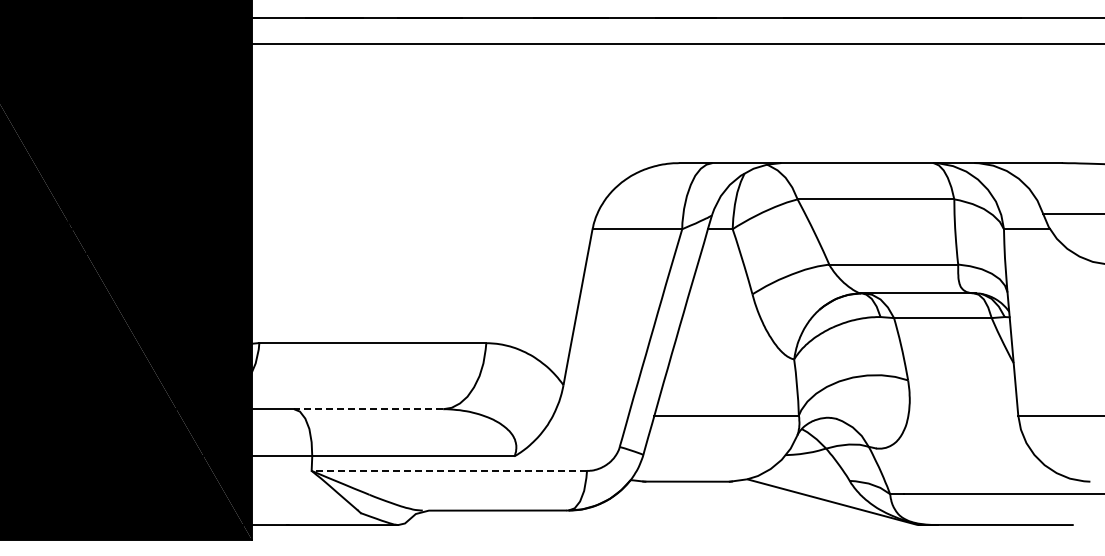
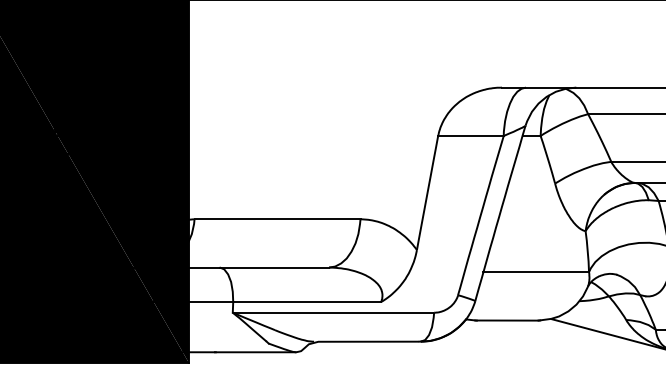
line: (368, 409) -> (274, 267), dashed -> solid
line: (450, 470) -> (334, 312), dashed -> solid

